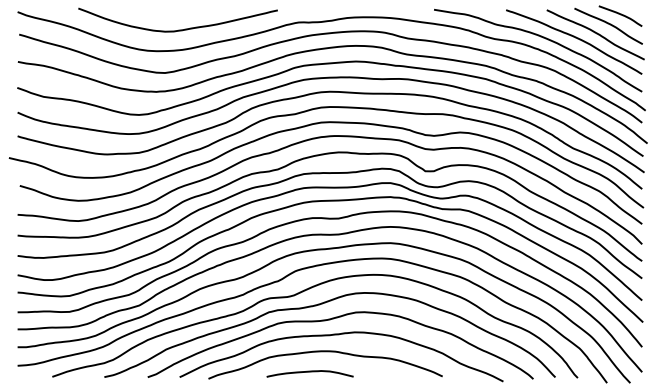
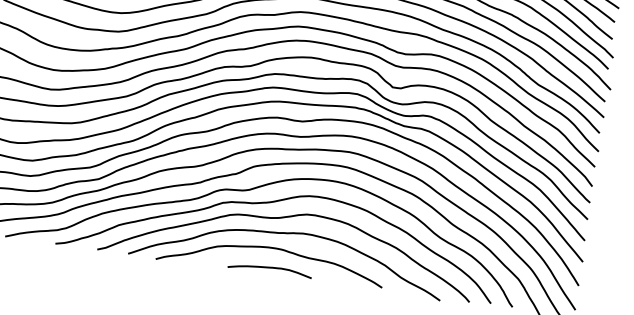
curve: (309, 372) -> (269, 268), moved

